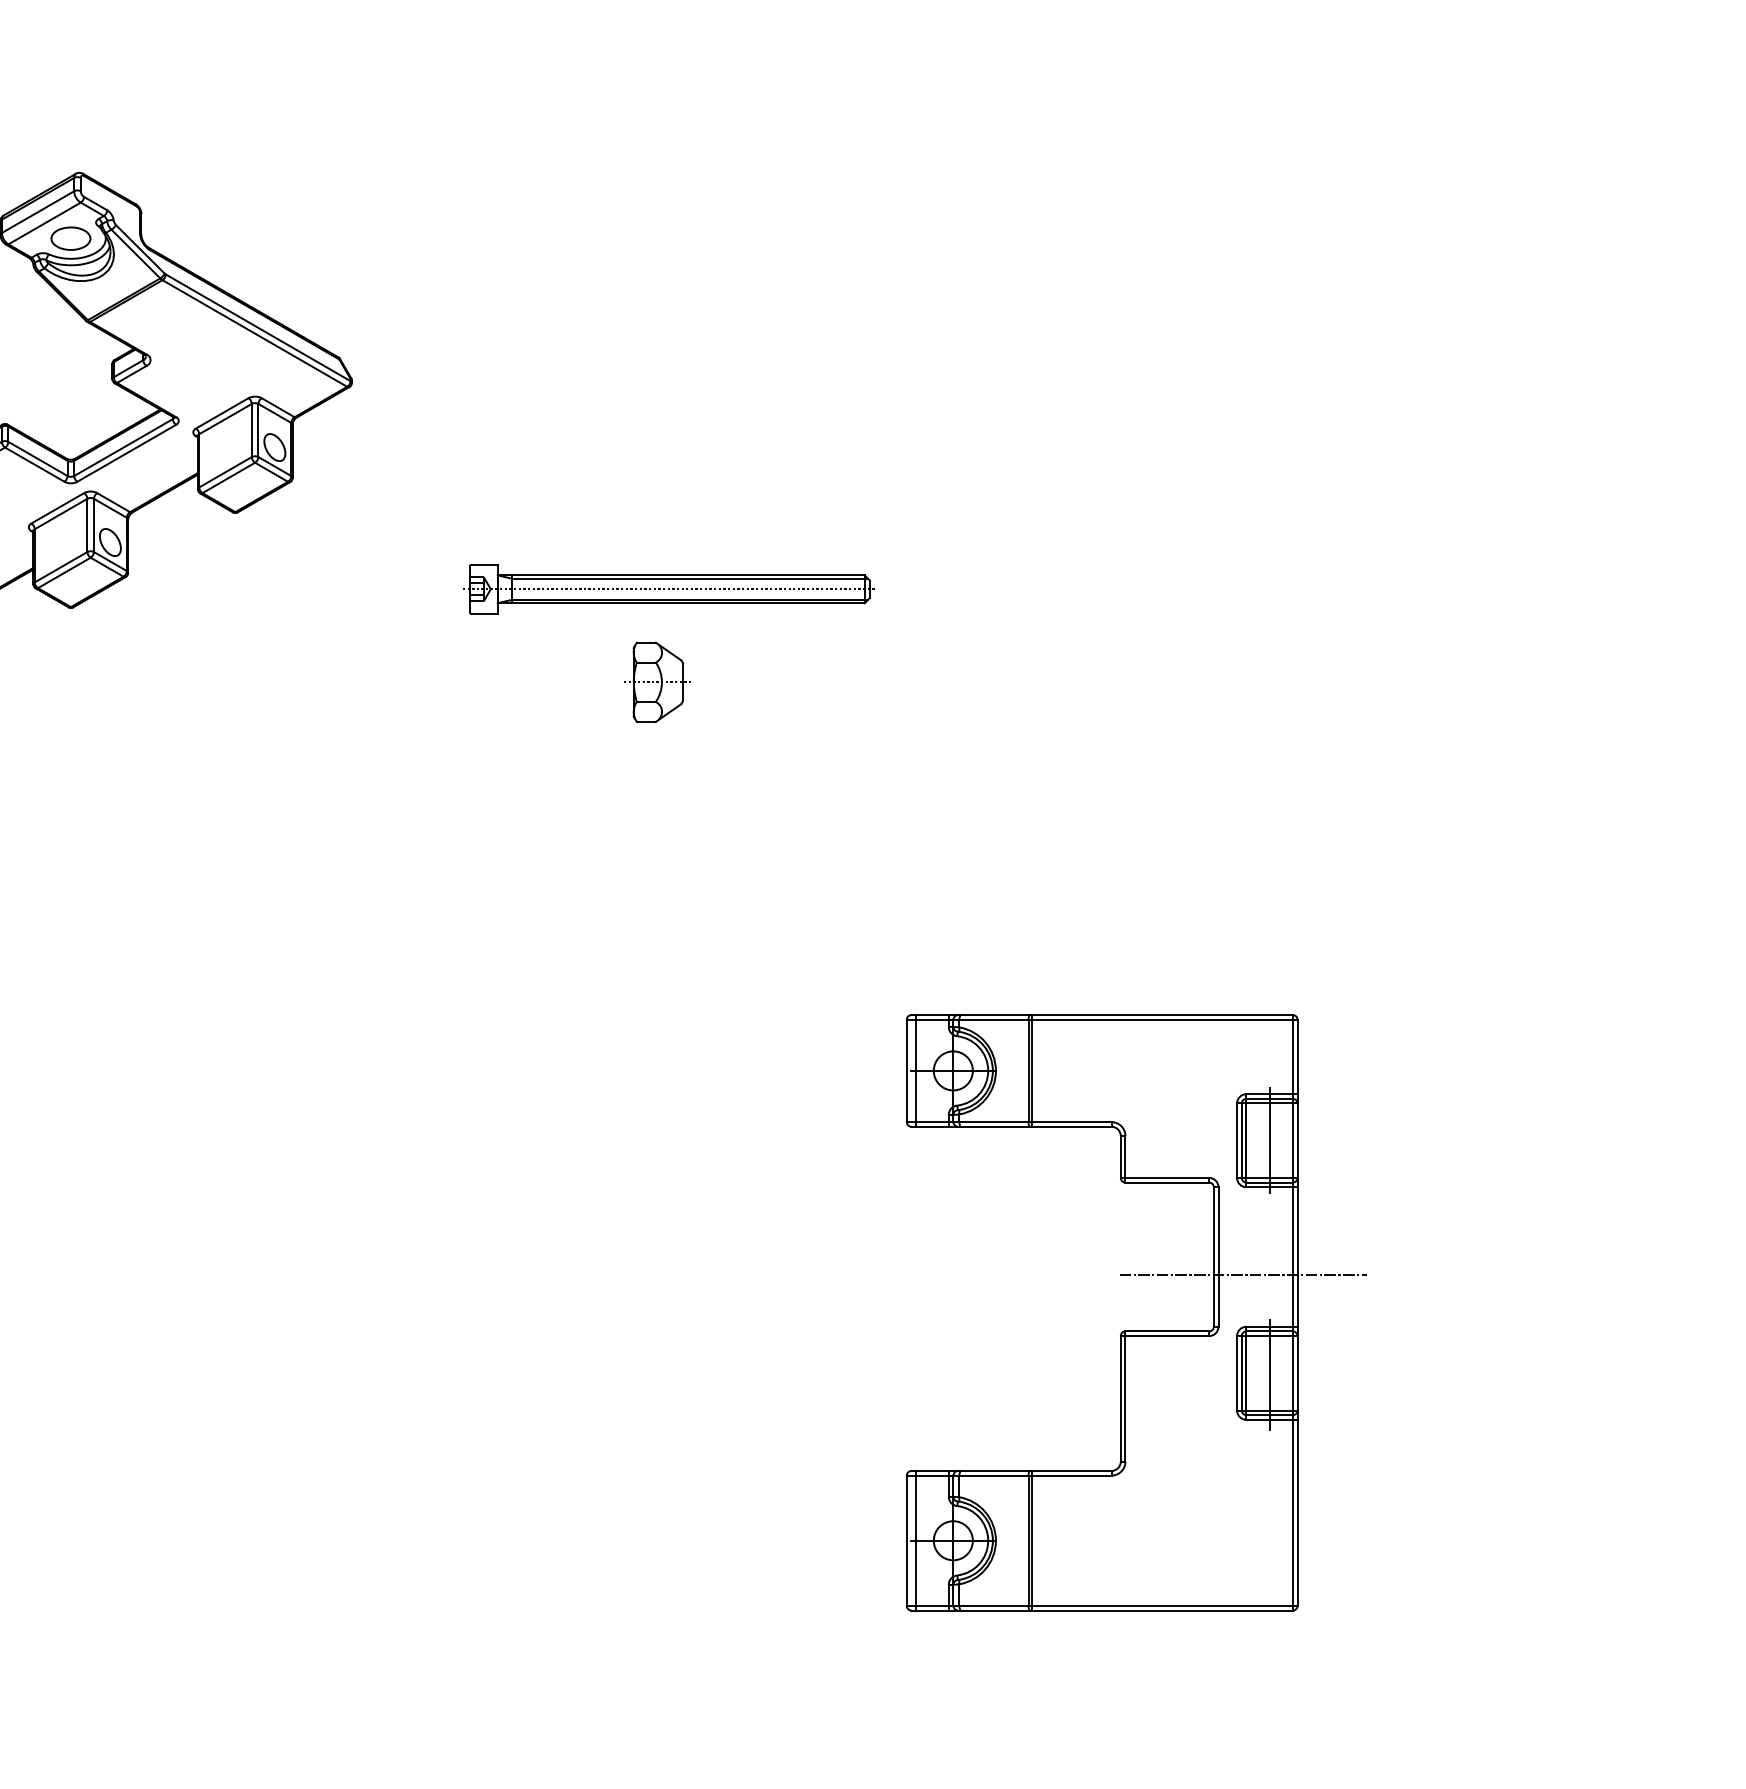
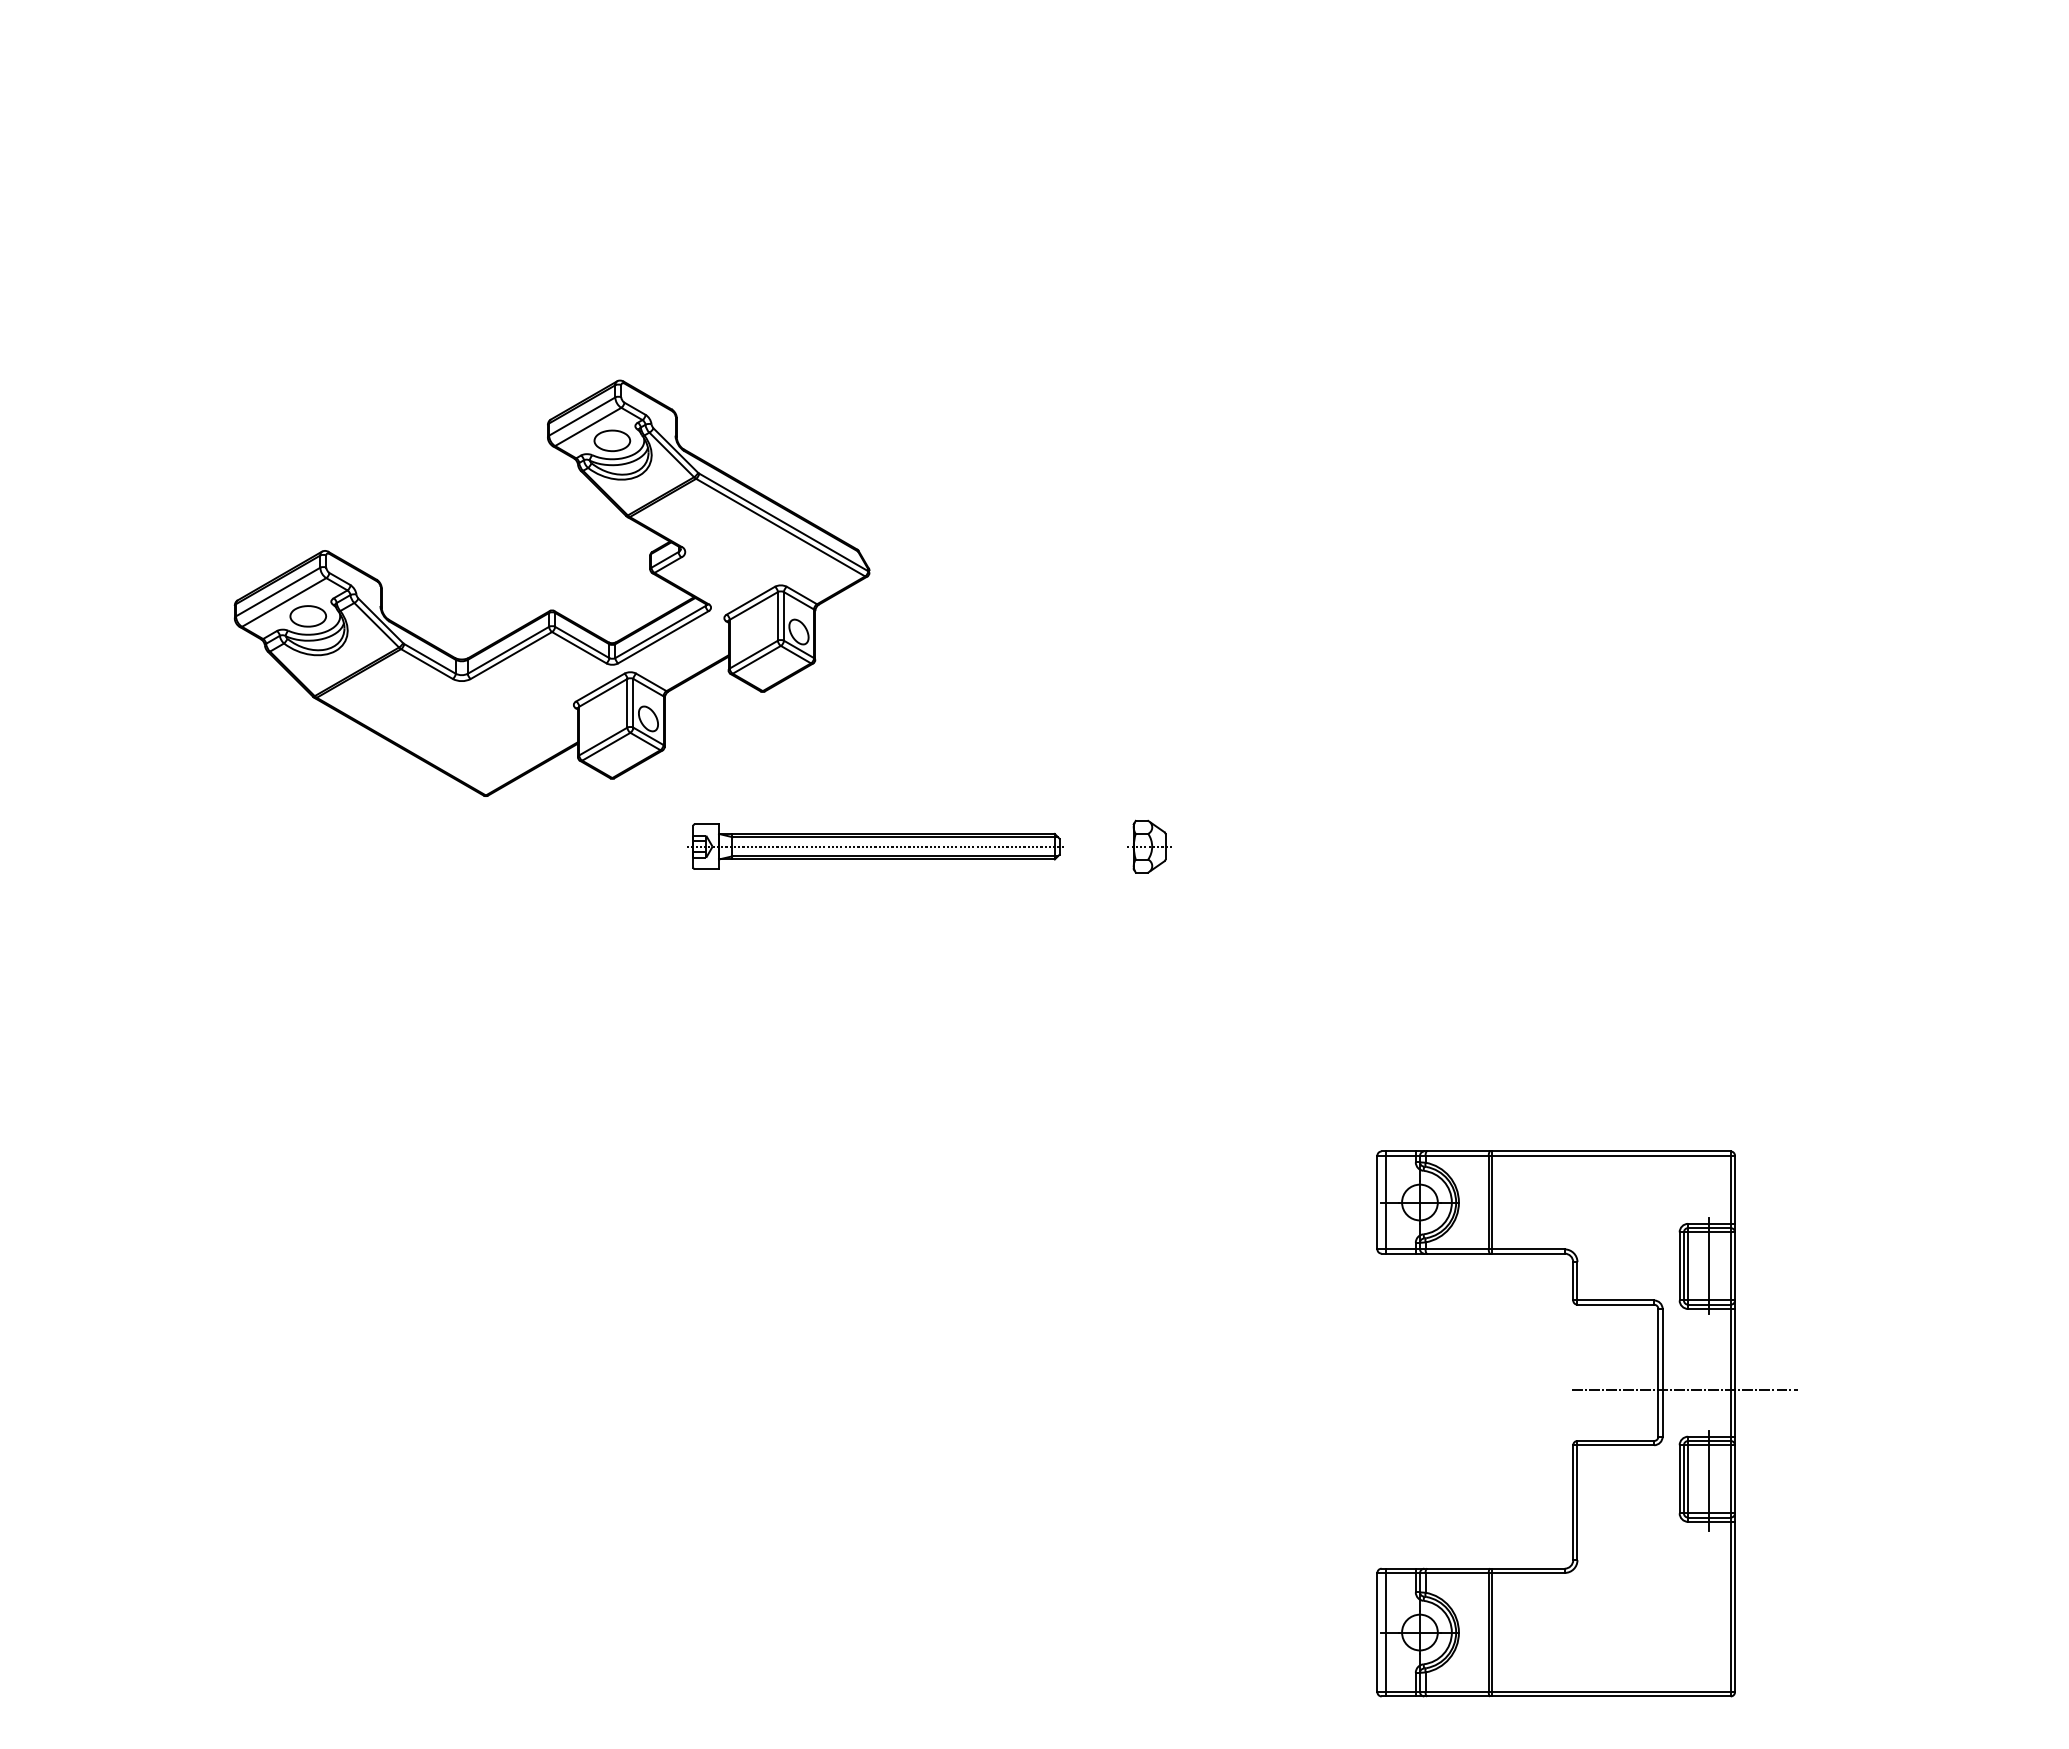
part: (668, 589) -> (875, 846), moved
part: (657, 681) -> (1149, 846), size x0.71

